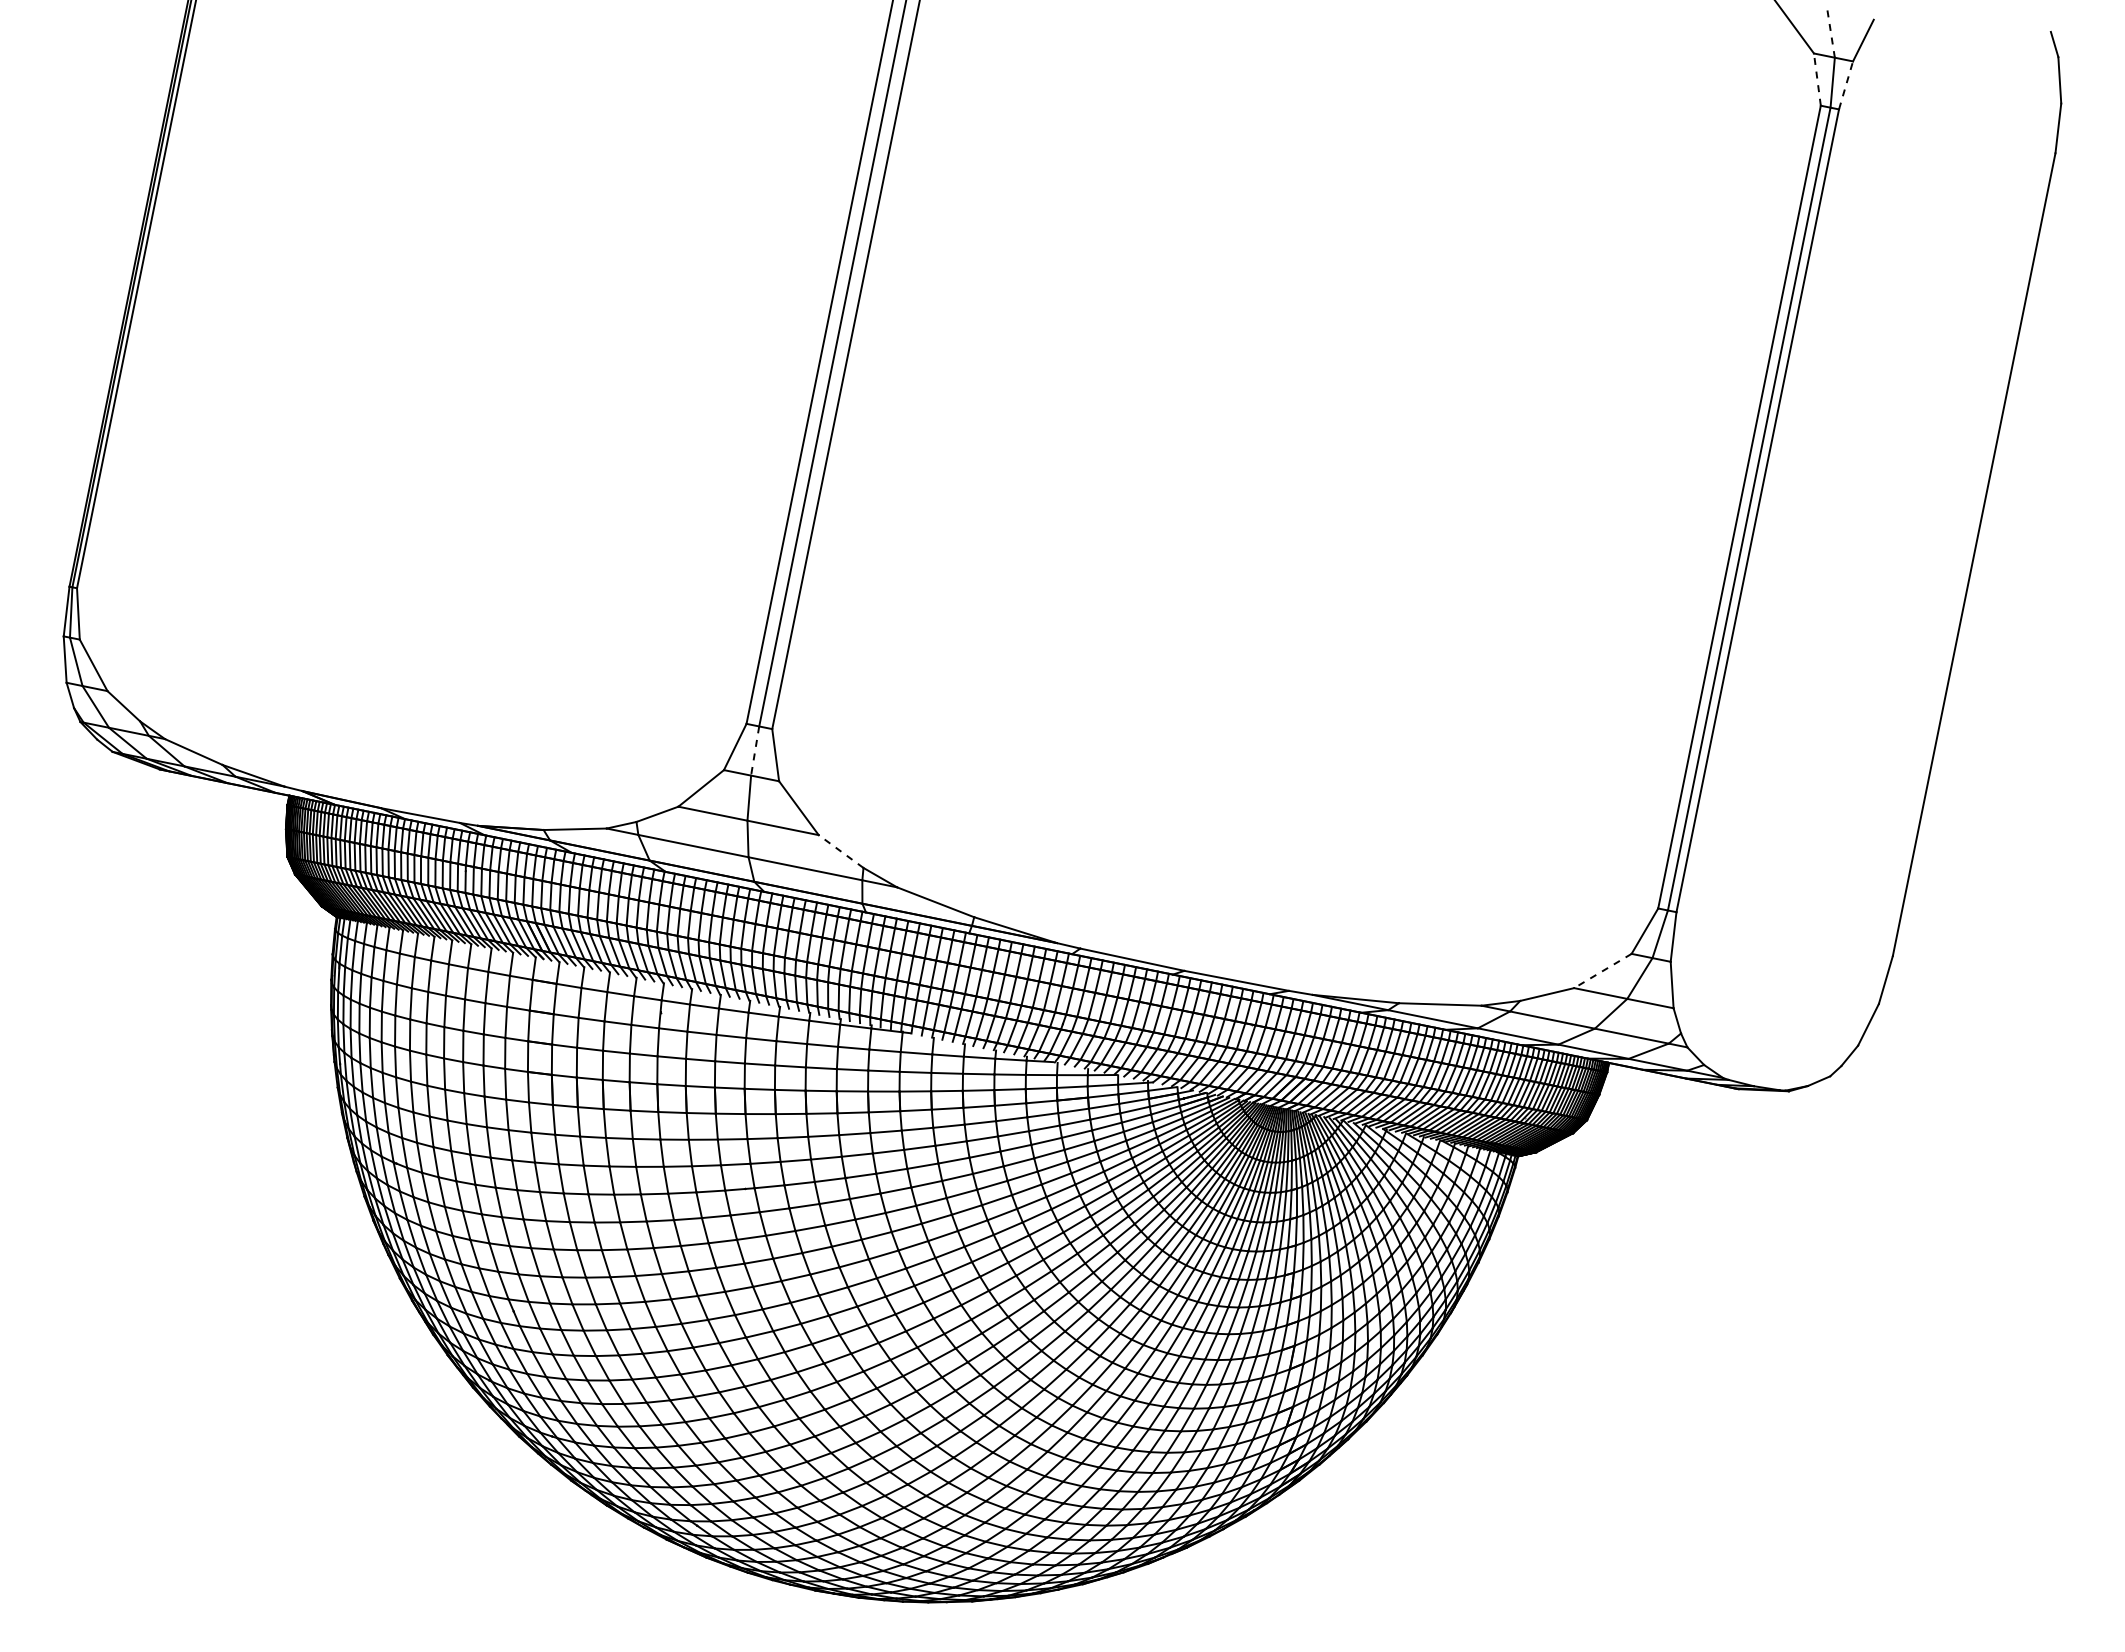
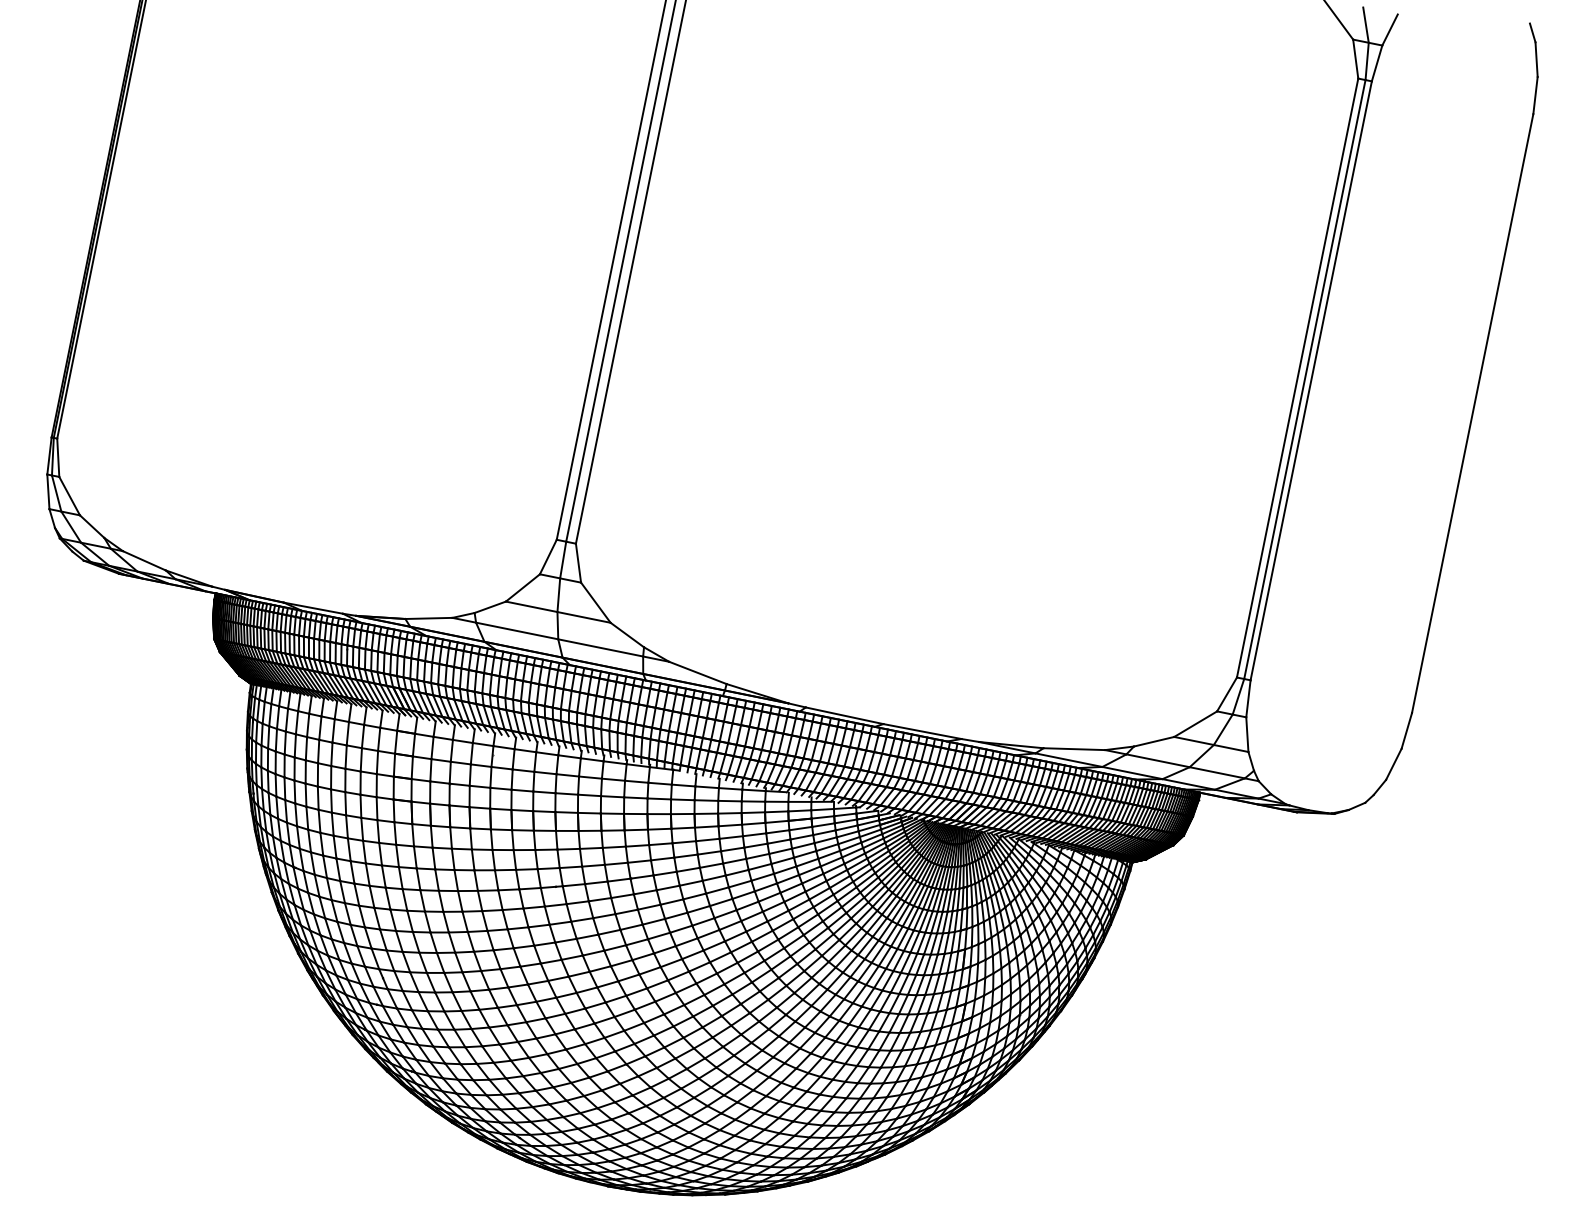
line: (1831, 34) -> (1366, 25), dashed -> solid
line: (1817, 79) -> (1355, 59), dashed -> solid
line: (1846, 84) -> (1377, 62), dashed -> solid
line: (755, 750) -> (563, 559), dashed -> solid
line: (841, 851) -> (627, 635), dashed -> solid
line: (1602, 971) -> (1195, 724), dashed -> solid

